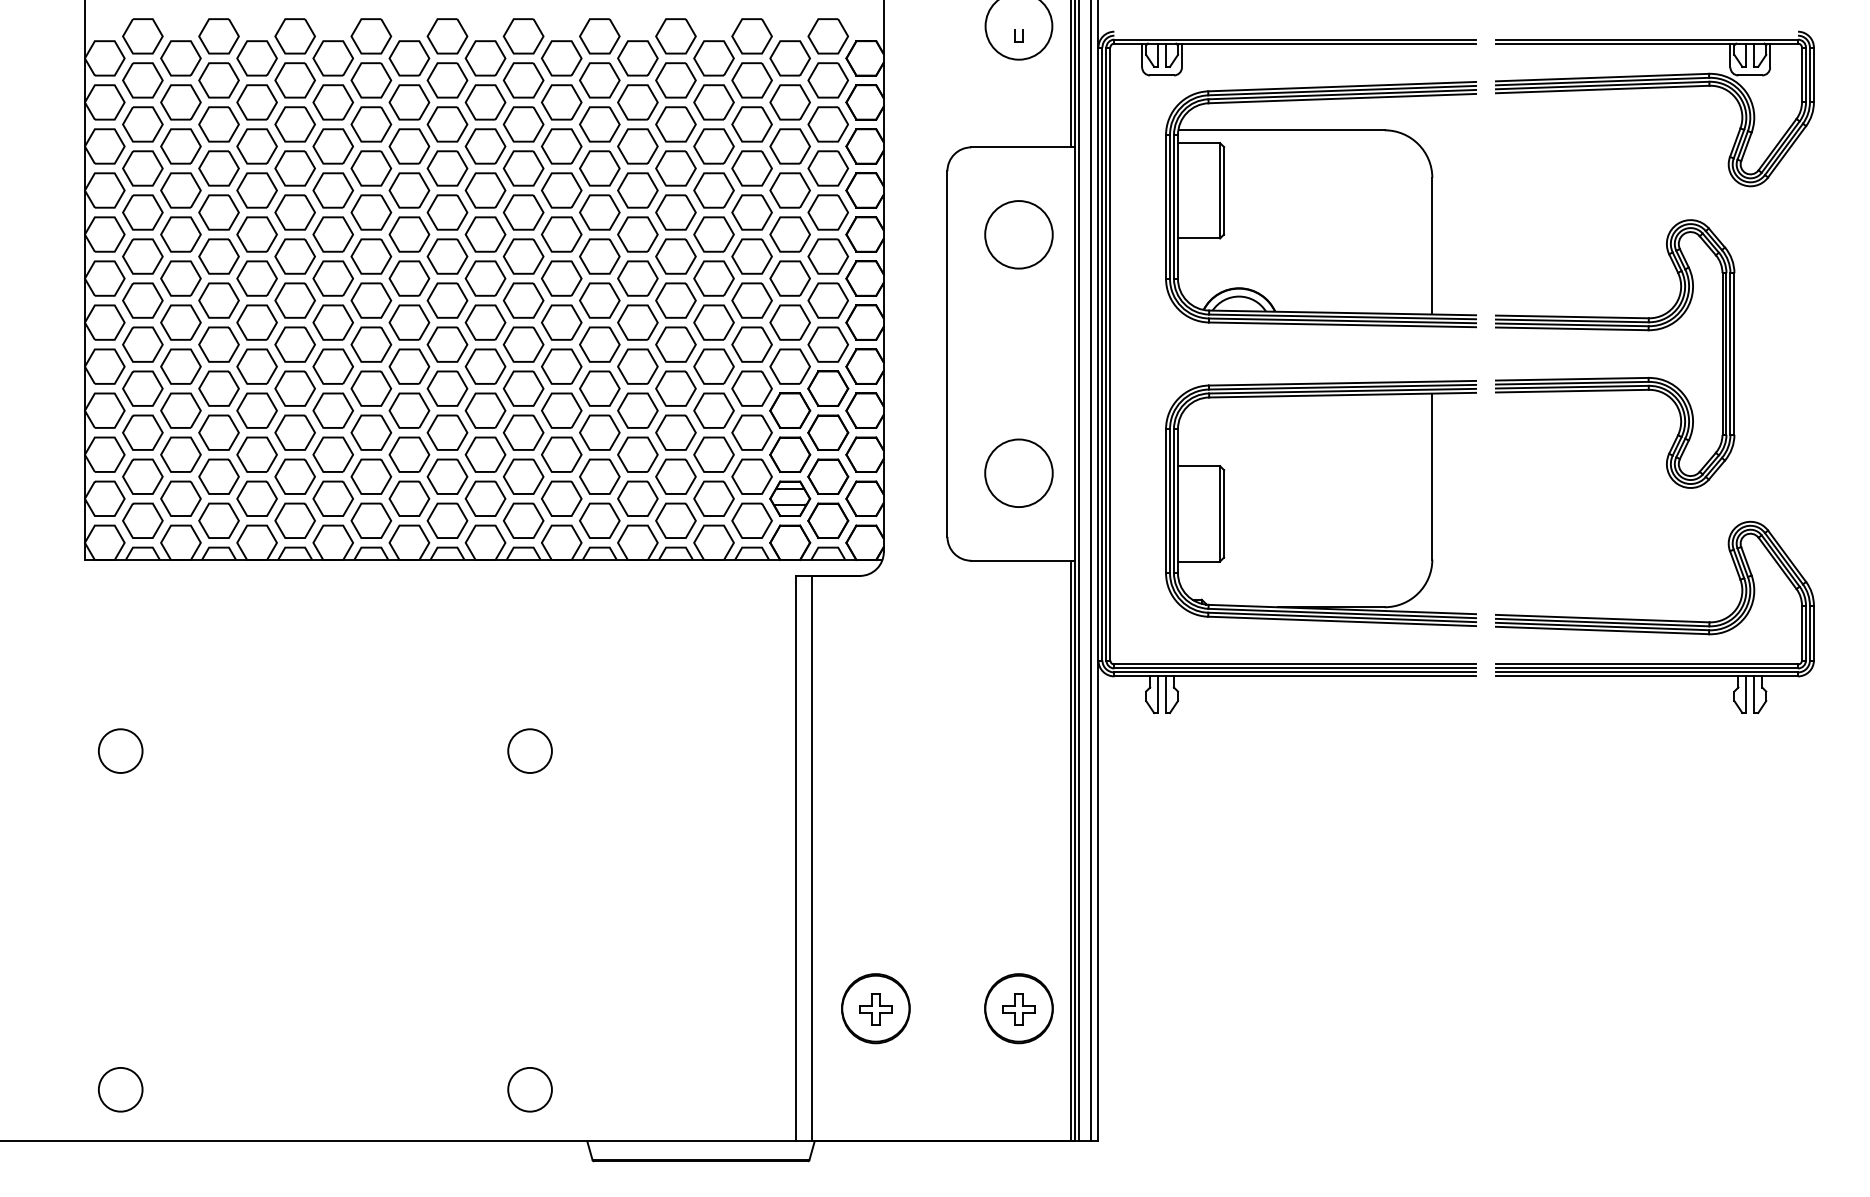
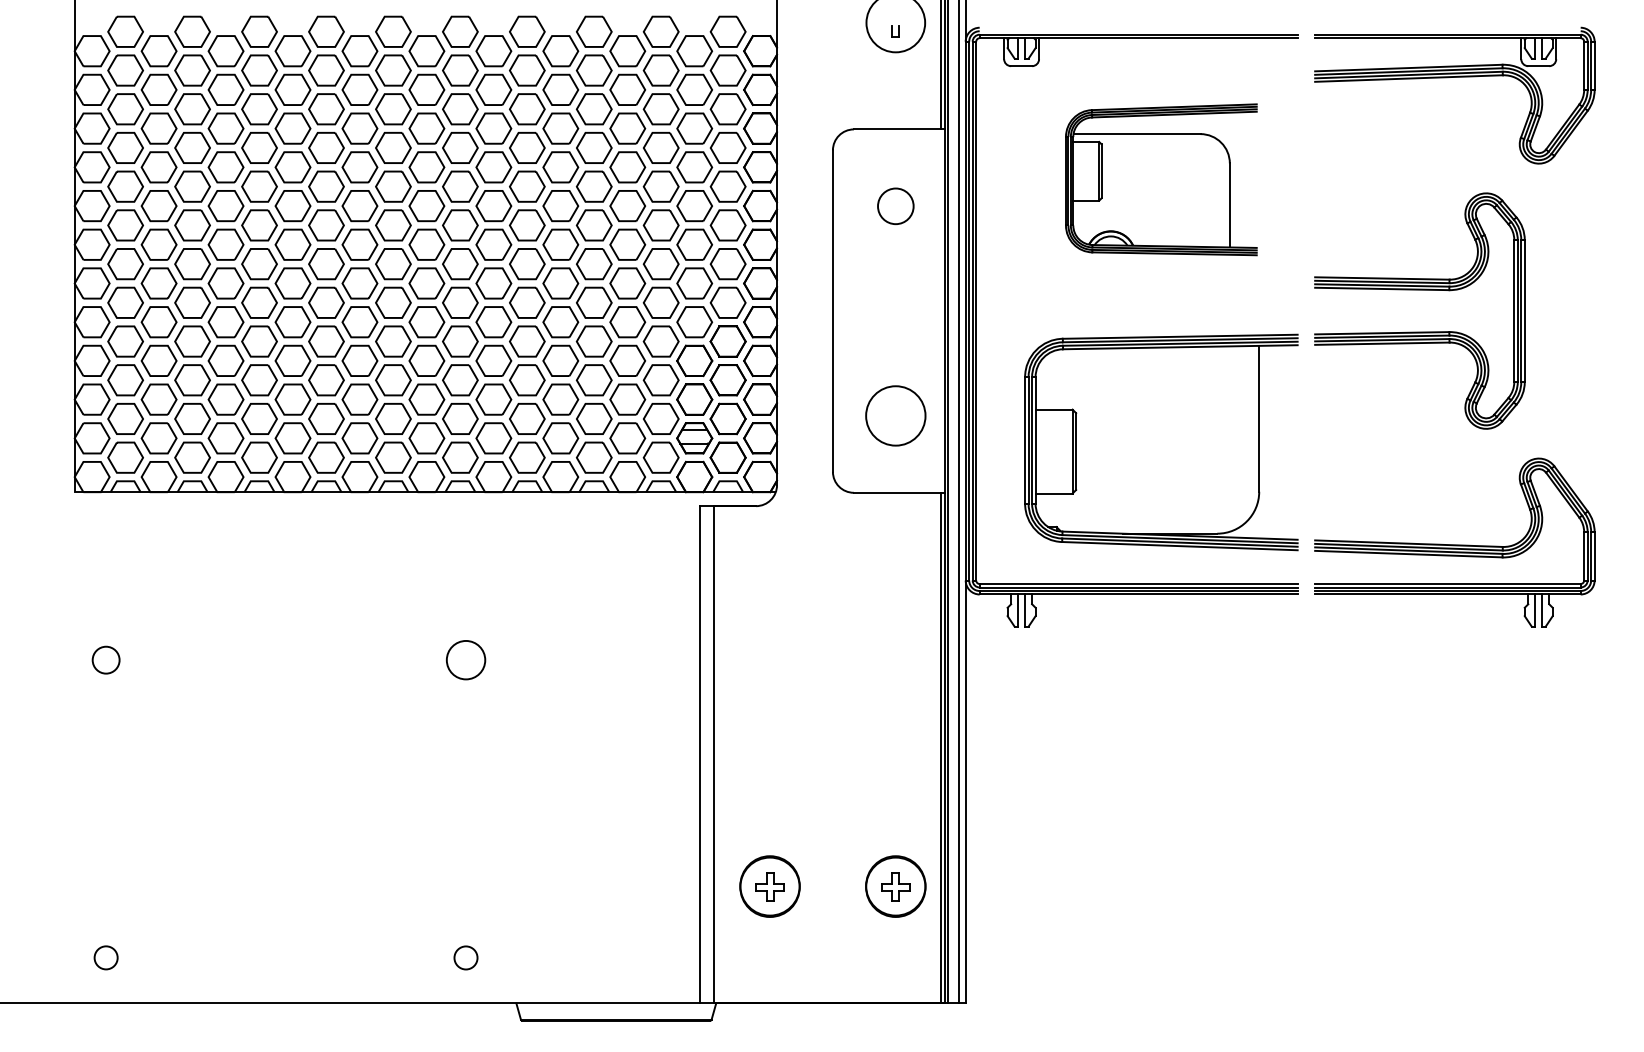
part: (1320, 204) -> (1160, 179), size x0.7
circle: (1018, 234) -> (895, 206), size x0.6
circle: (120, 751) -> (105, 660), size x0.7
circle: (120, 1089) -> (105, 957), size x0.6
circle: (529, 1089) -> (465, 957), size x0.6

